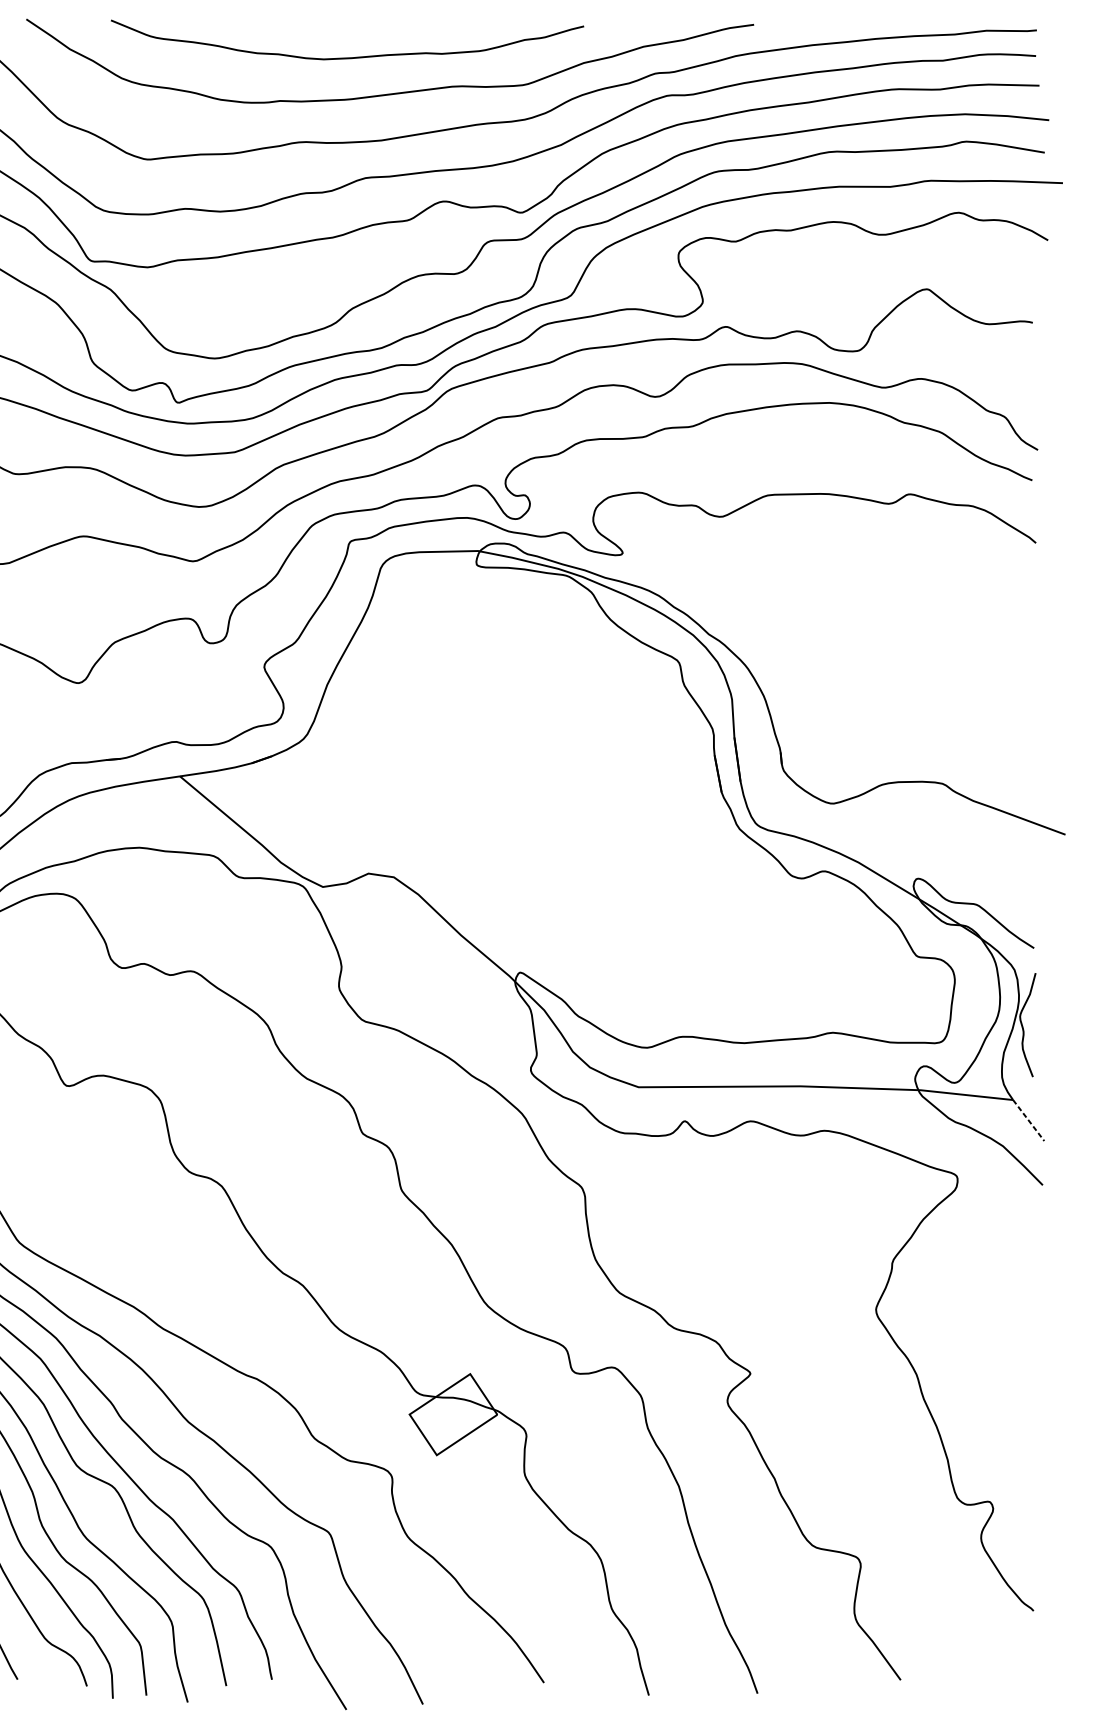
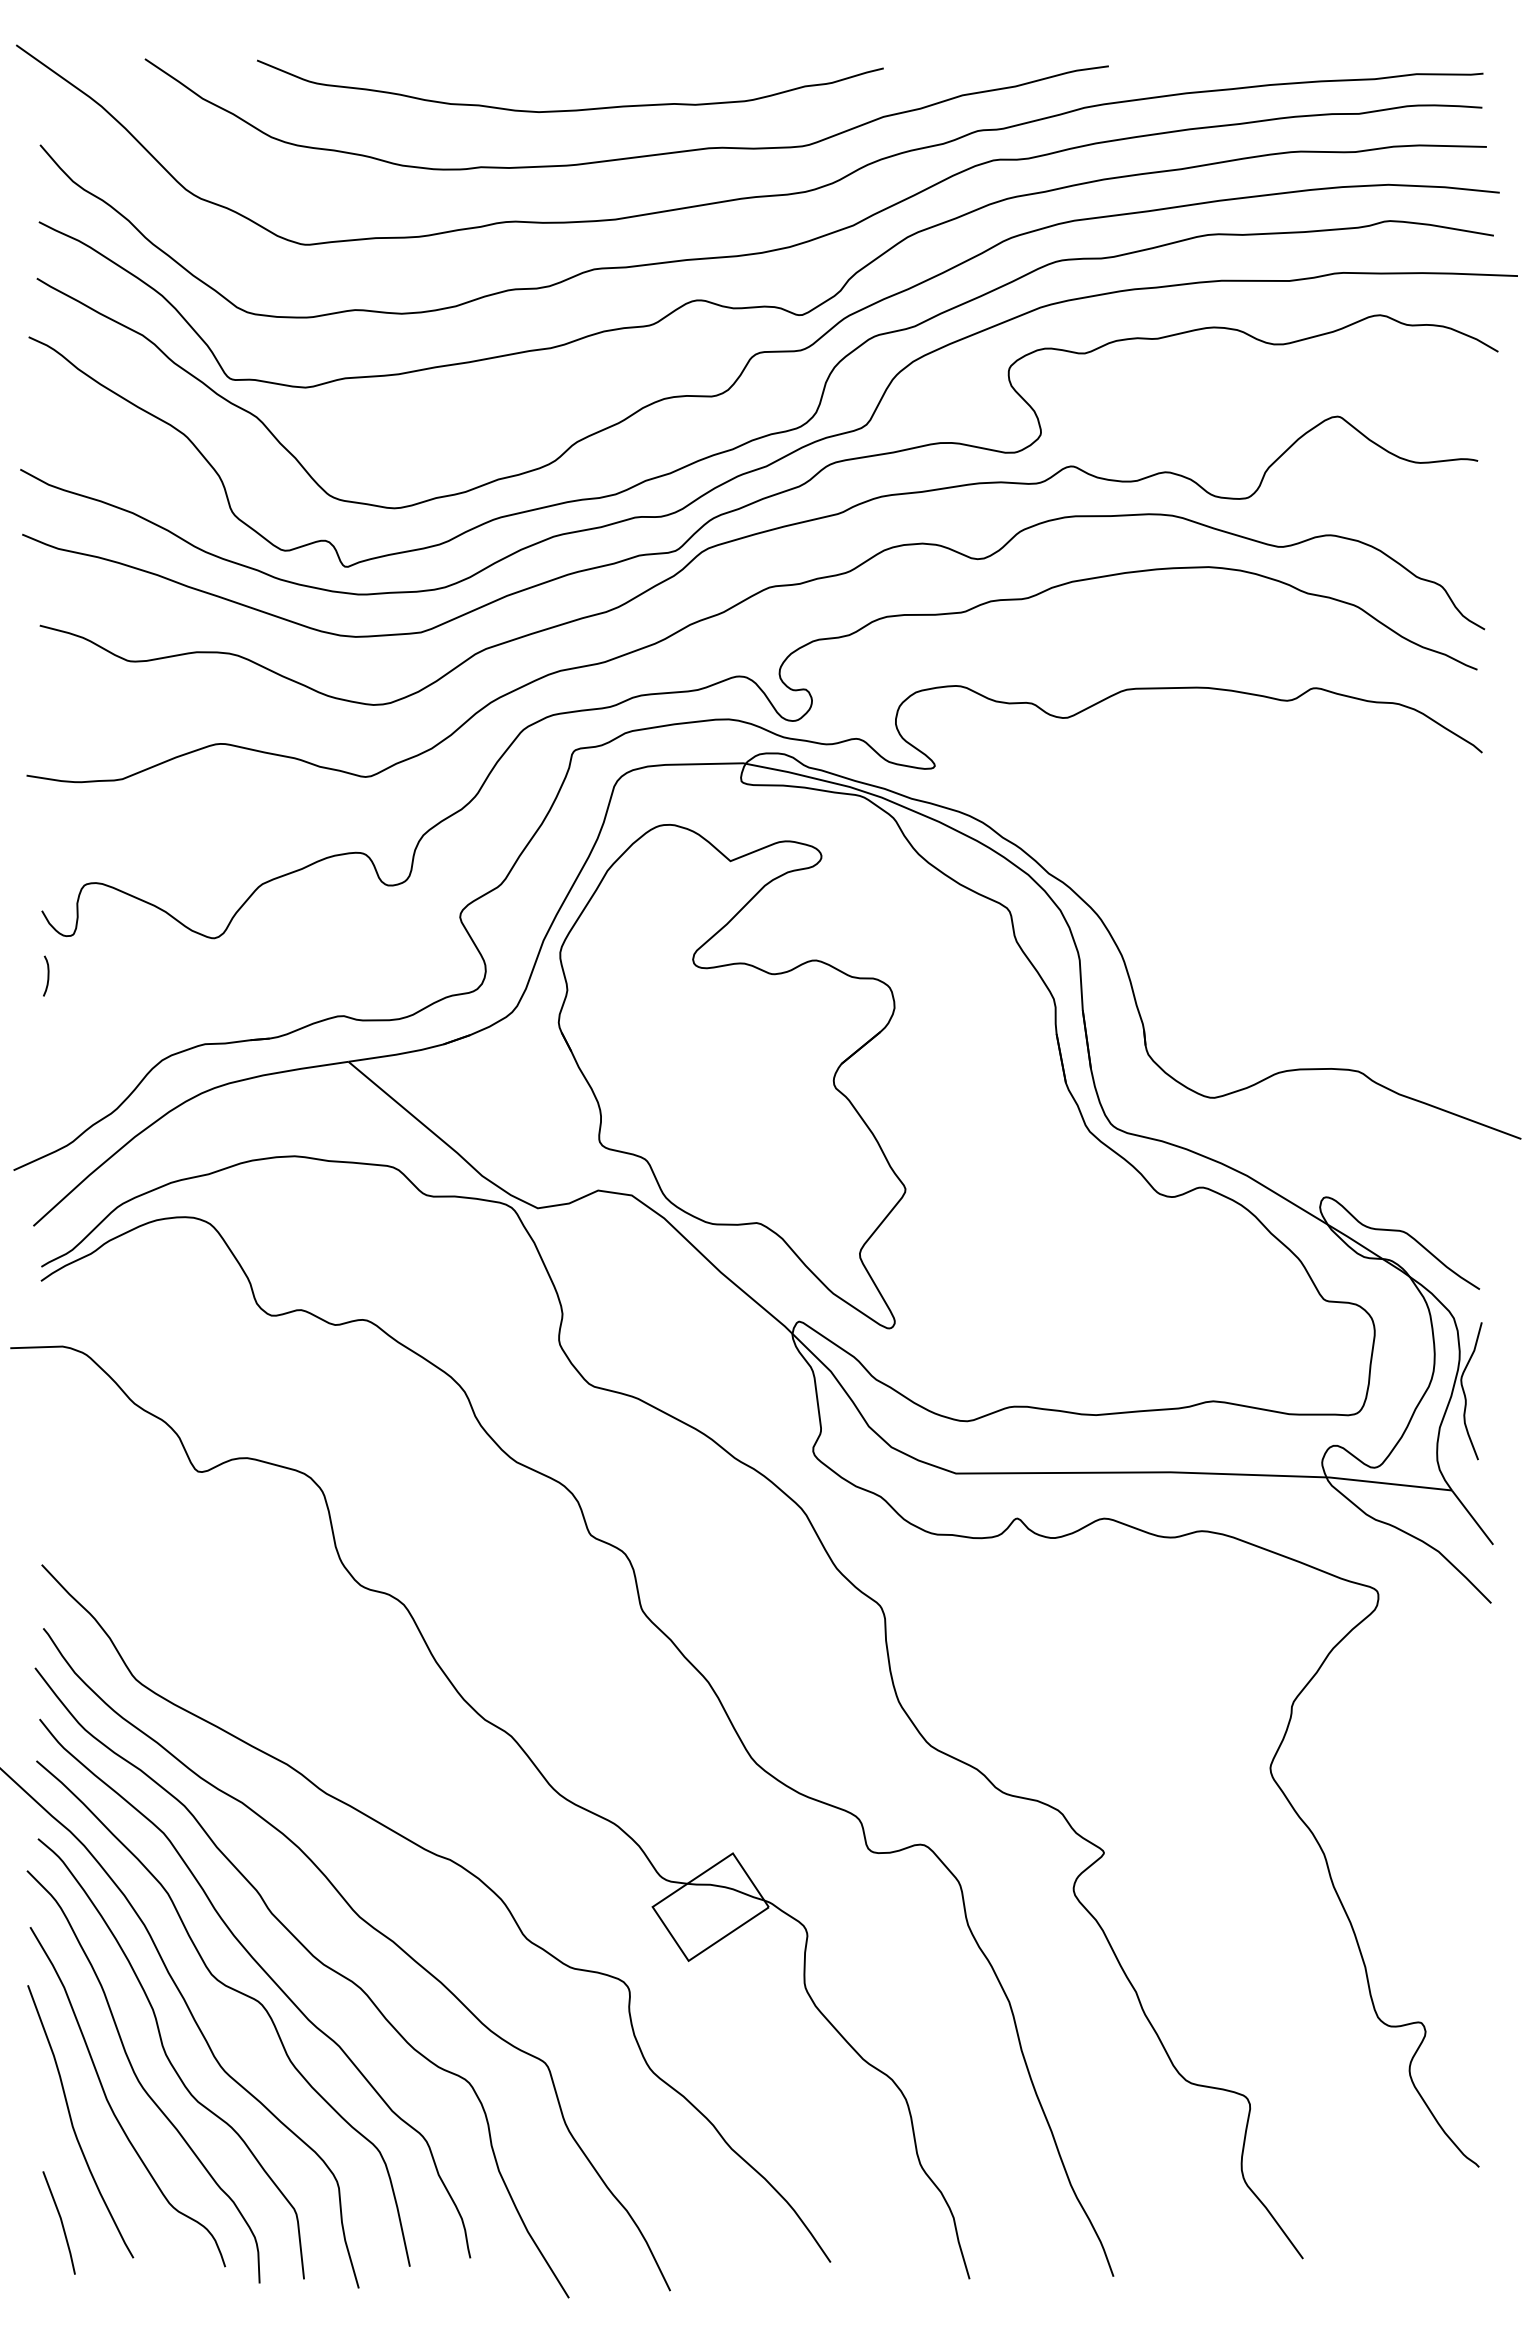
part: (469, 787) -> (731, 1076), added
line: (1028, 1121) -> (1472, 1518), dashed -> solid

